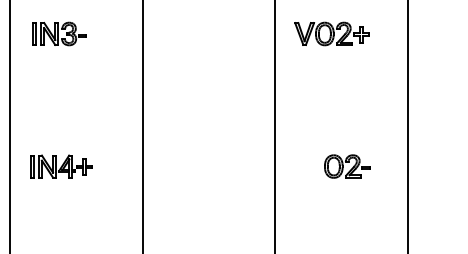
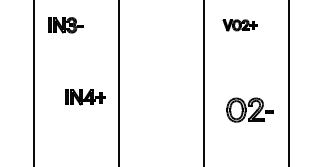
part: (330, 34) -> (239, 25), size x0.7
part: (60, 166) -> (85, 97), moved
part: (346, 166) -> (249, 110), size x1.6

